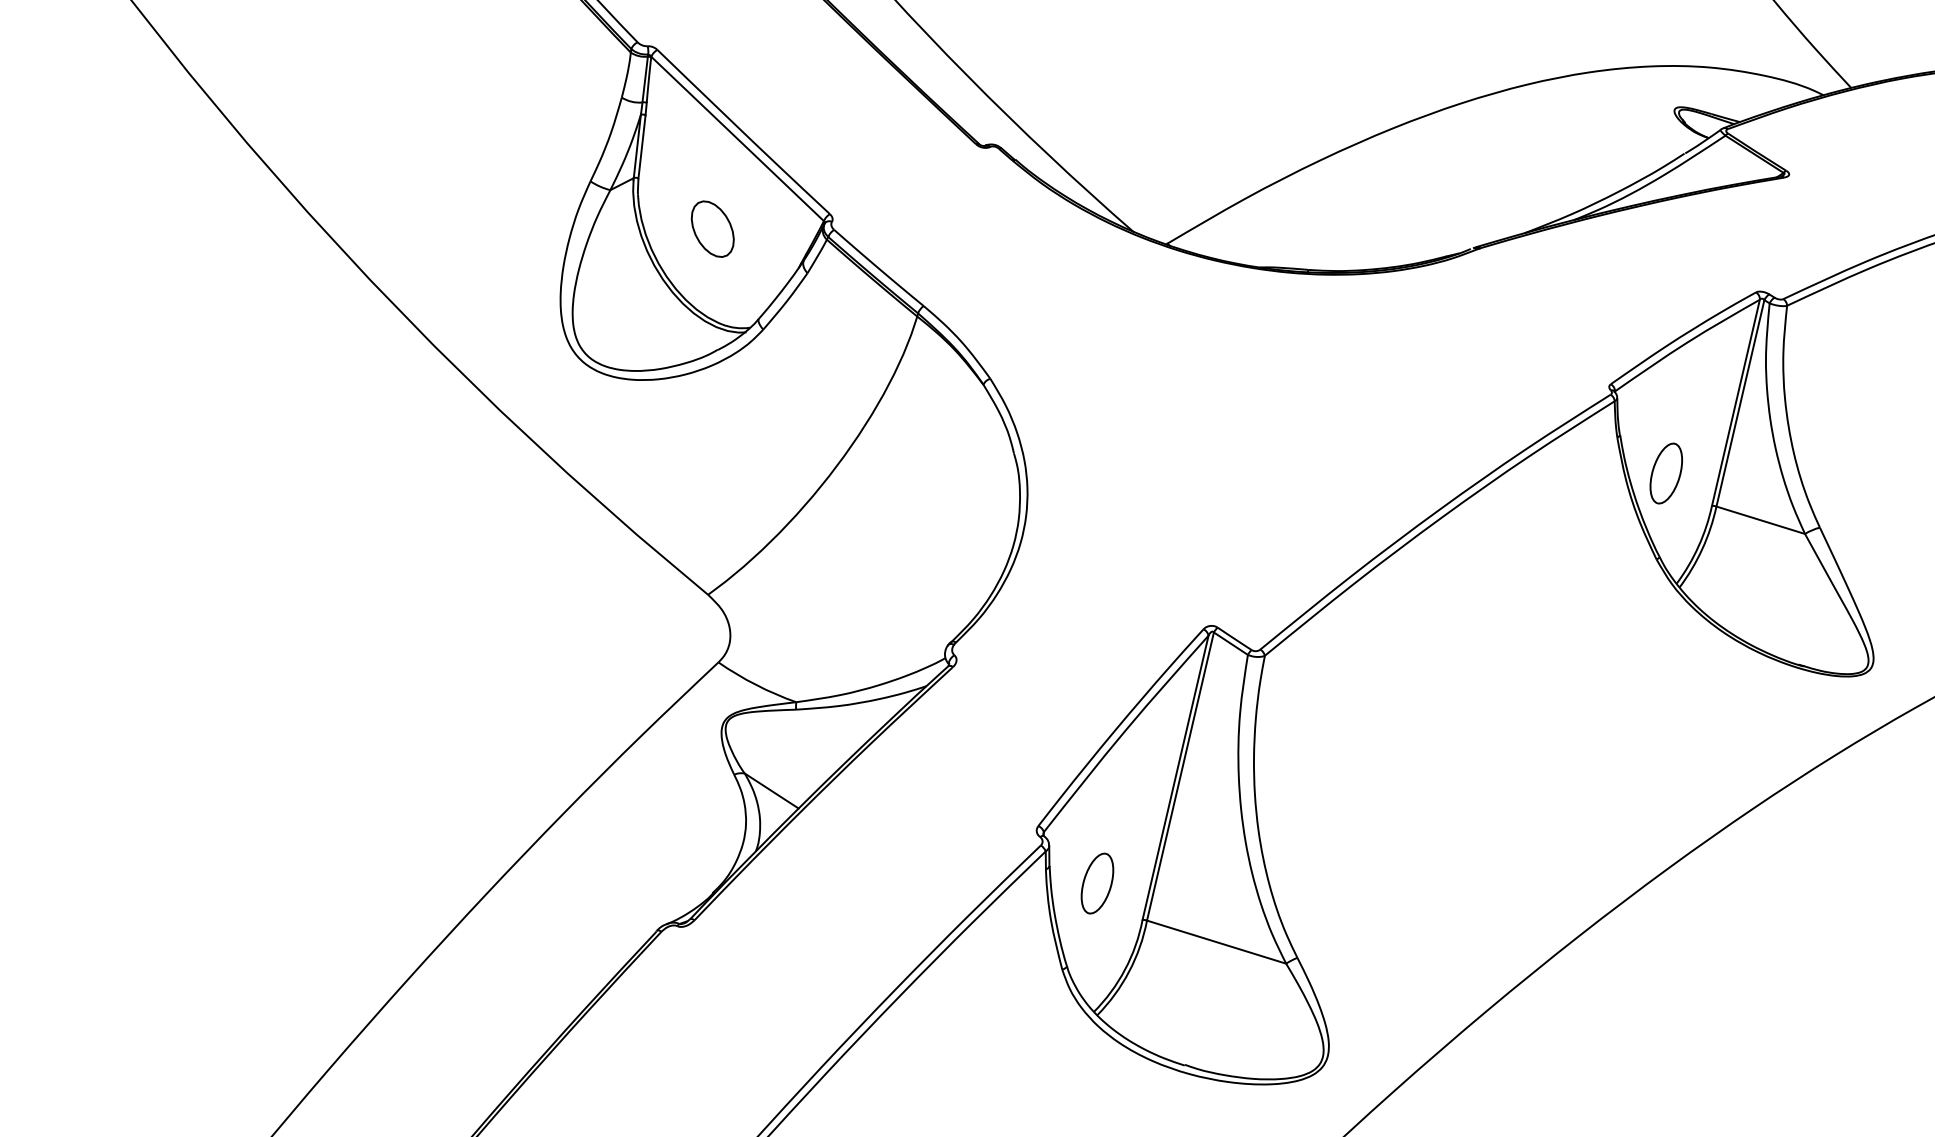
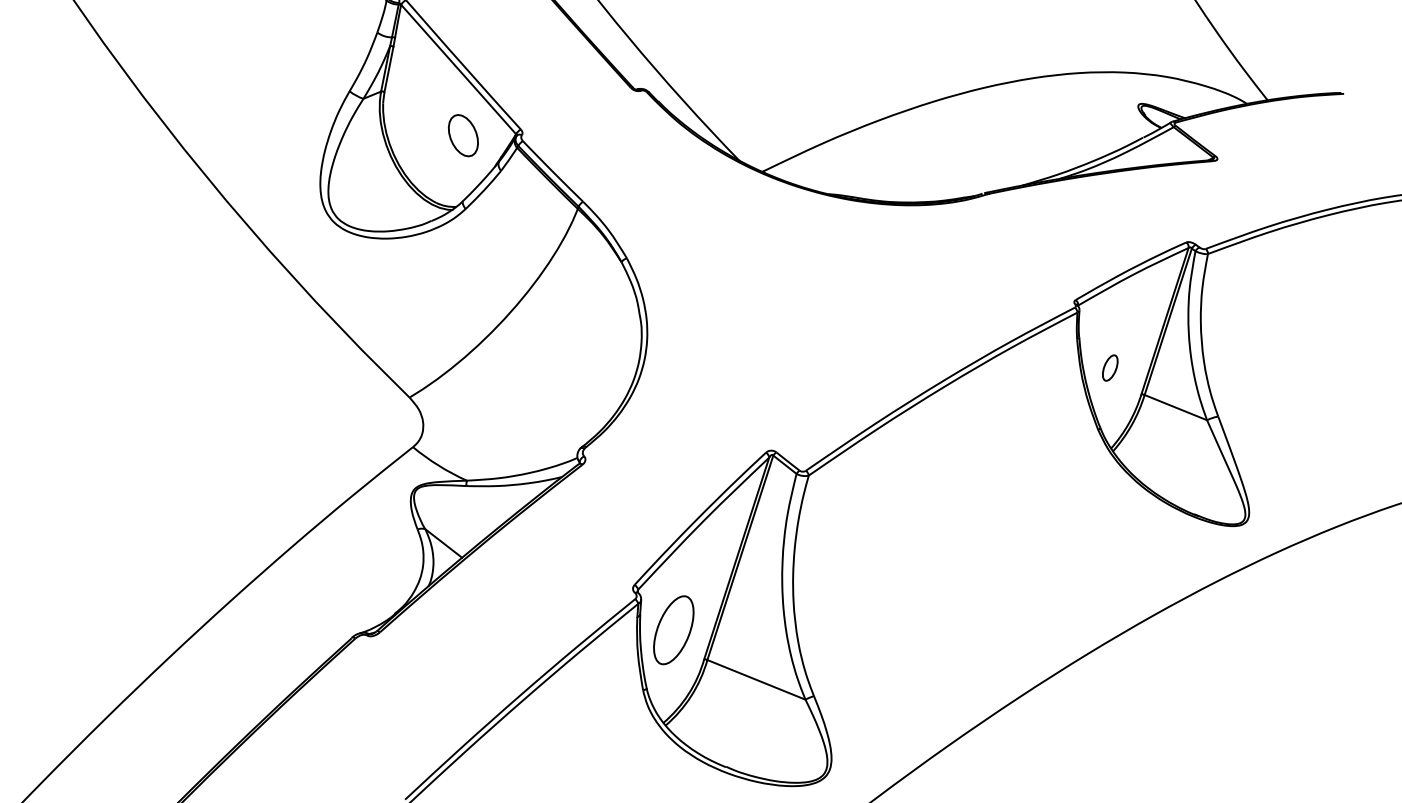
part: (712, 228) -> (463, 135), moved
part: (1665, 473) -> (1109, 368), size x0.6
part: (1097, 883) -> (673, 630), size x1.6

